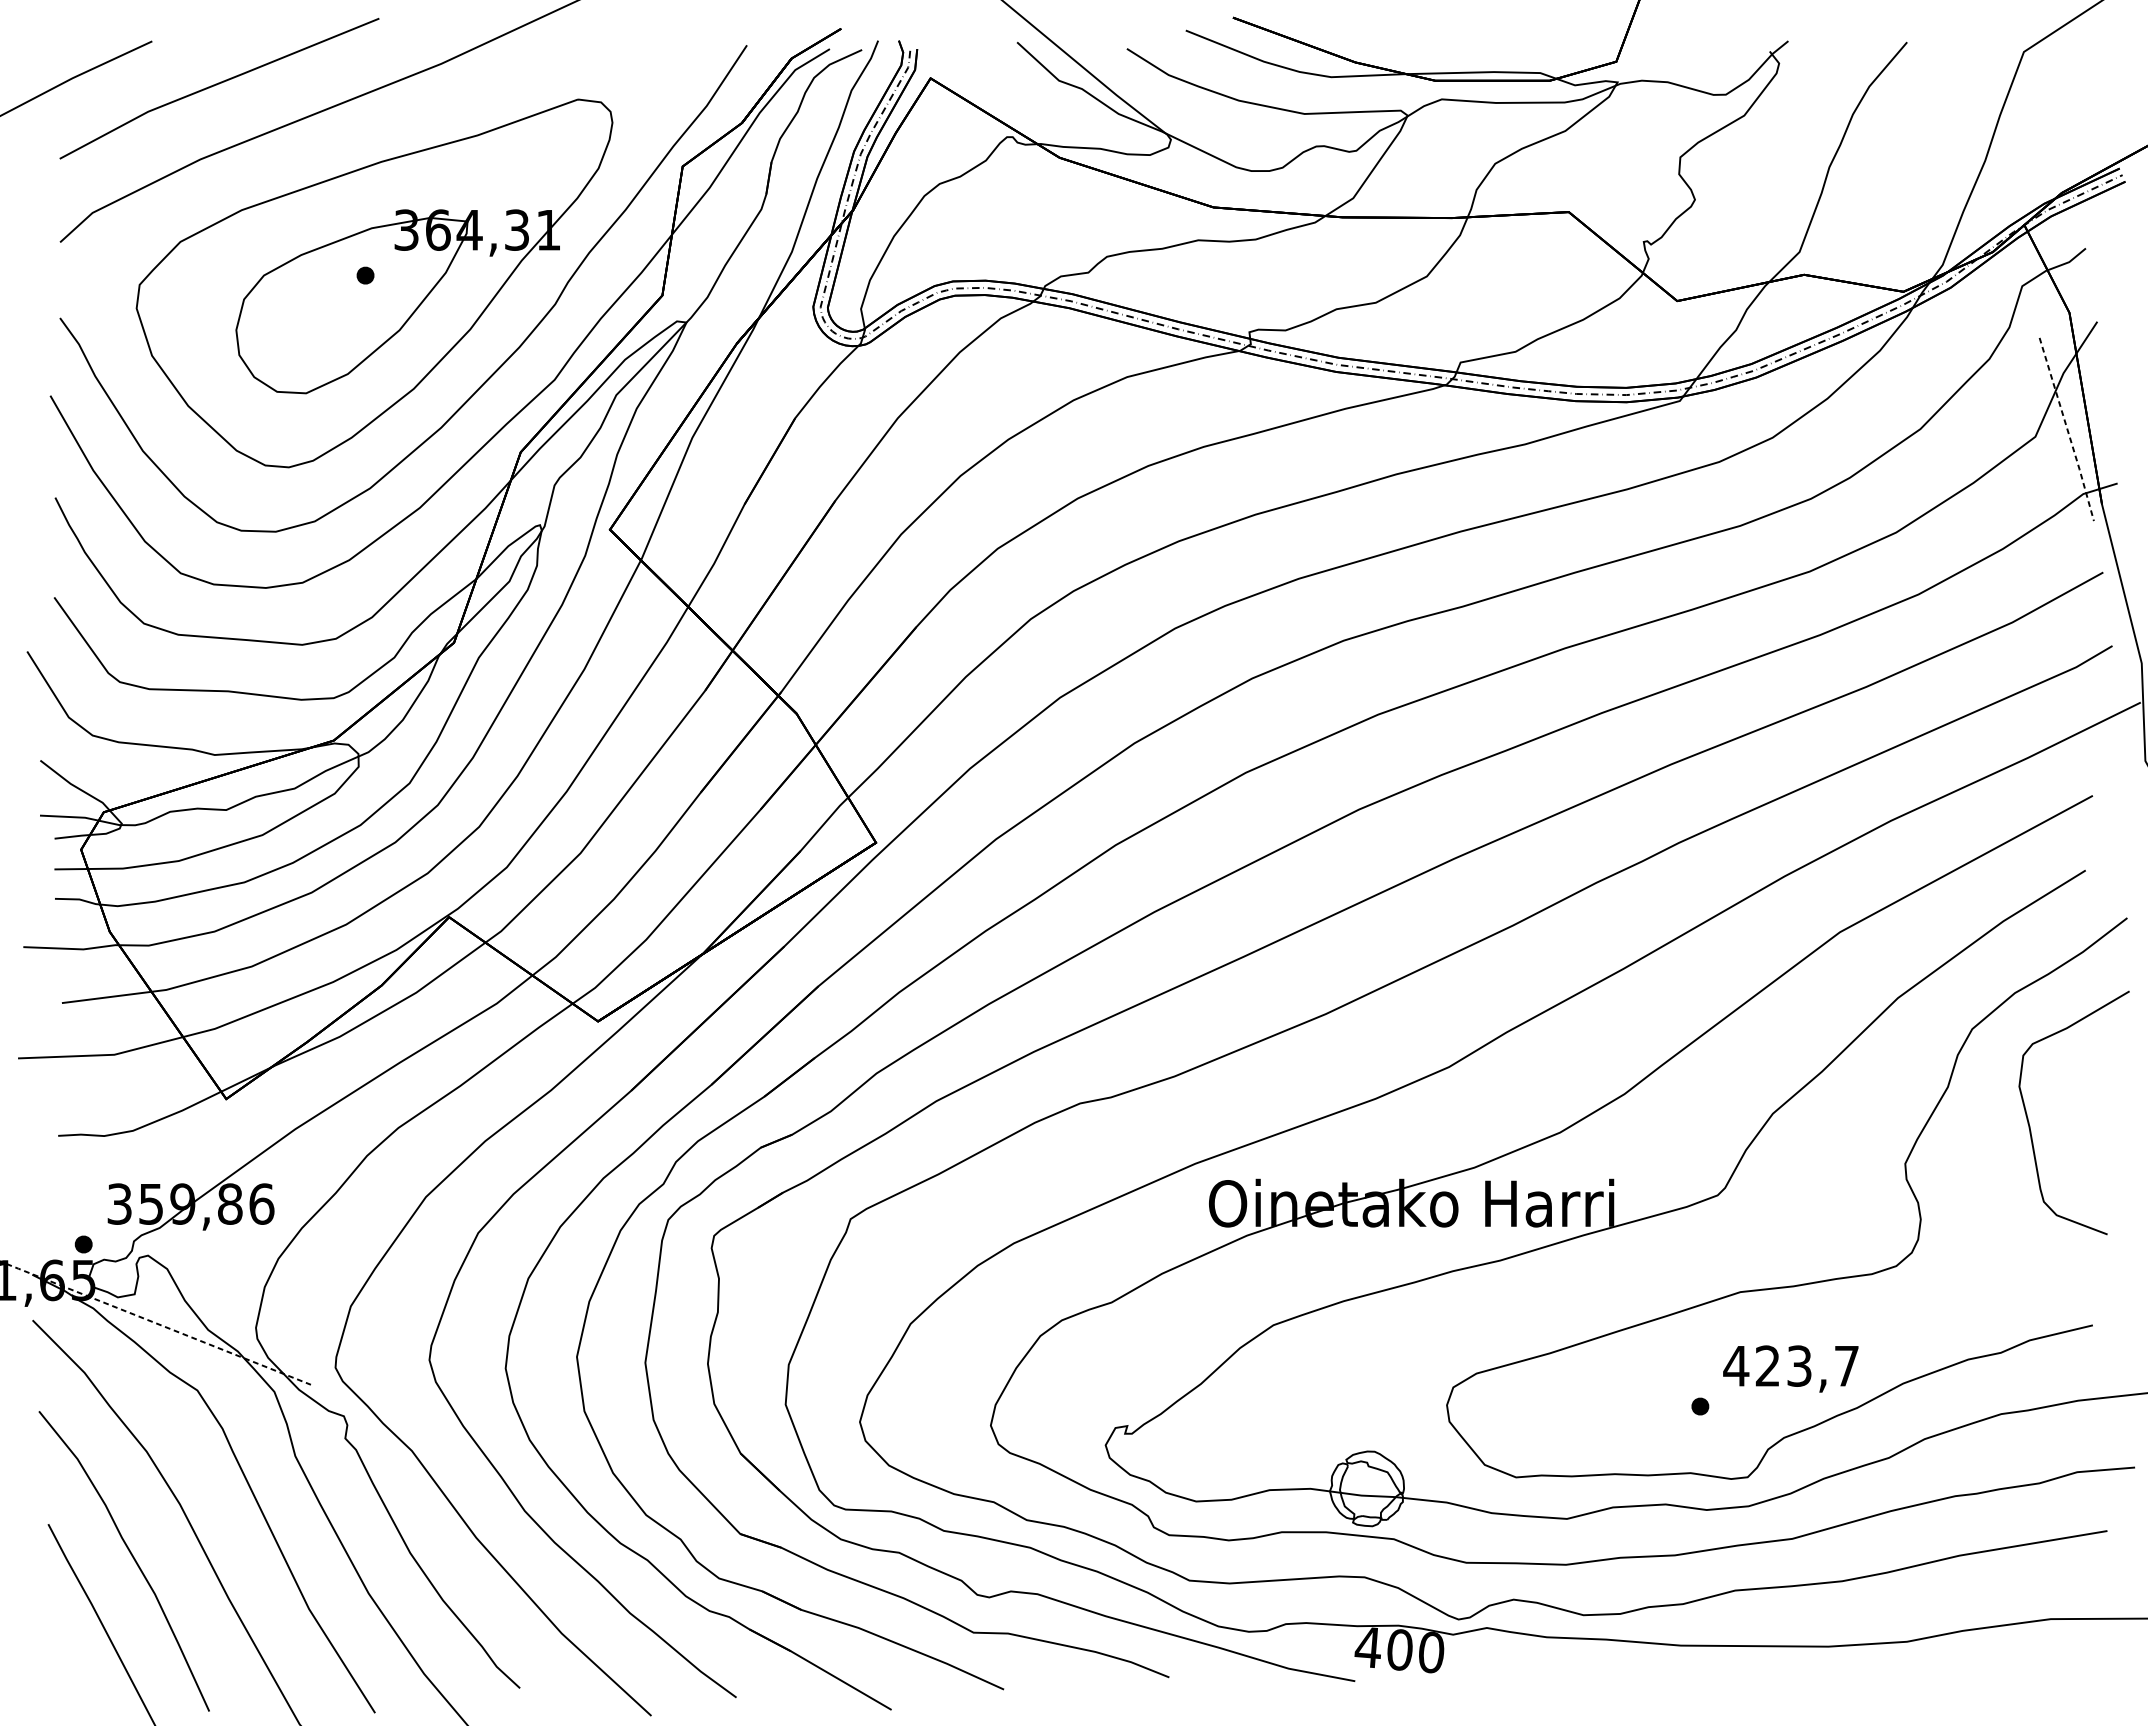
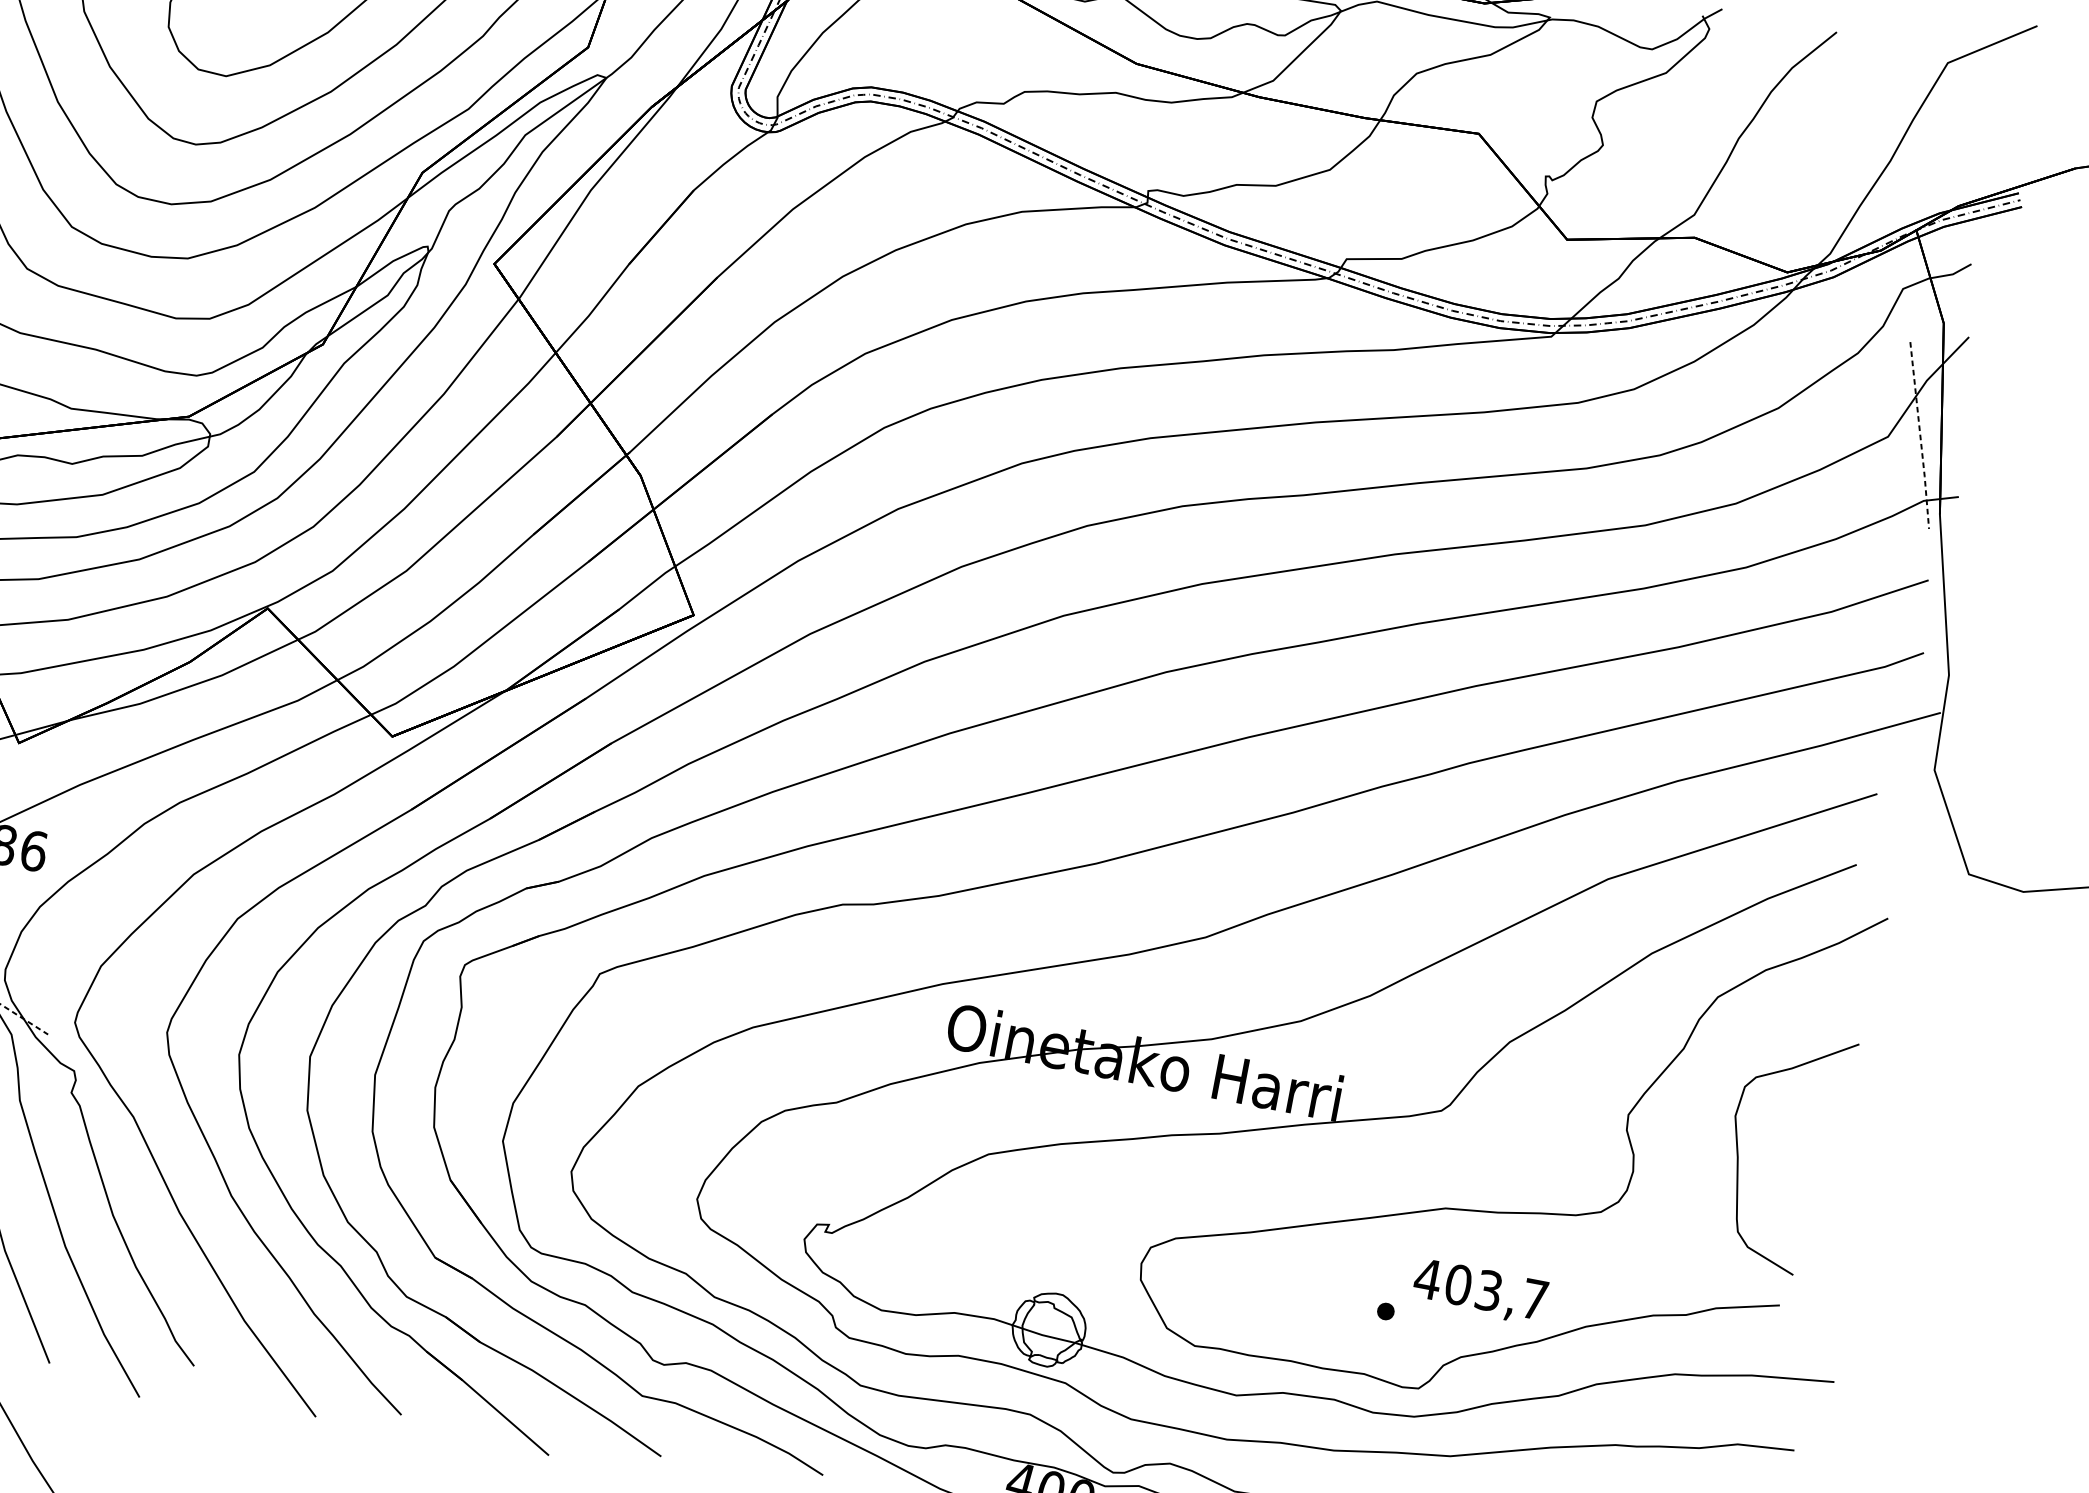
curve: (2029, 1121) -> (1738, 1151), moved
text: (1767, 1365) -> (1458, 1284), 423,7 -> 403,7

